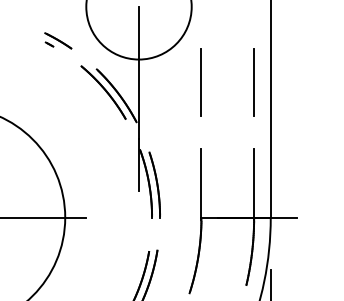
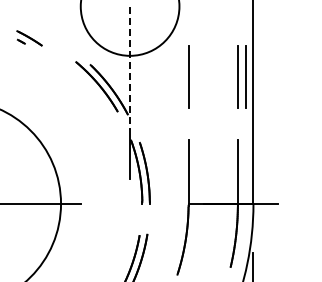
part: (58, 41) -> (29, 38), moved
line: (139, 73) -> (130, 68), solid -> dashed
line: (262, 81) -> (245, 76), added

